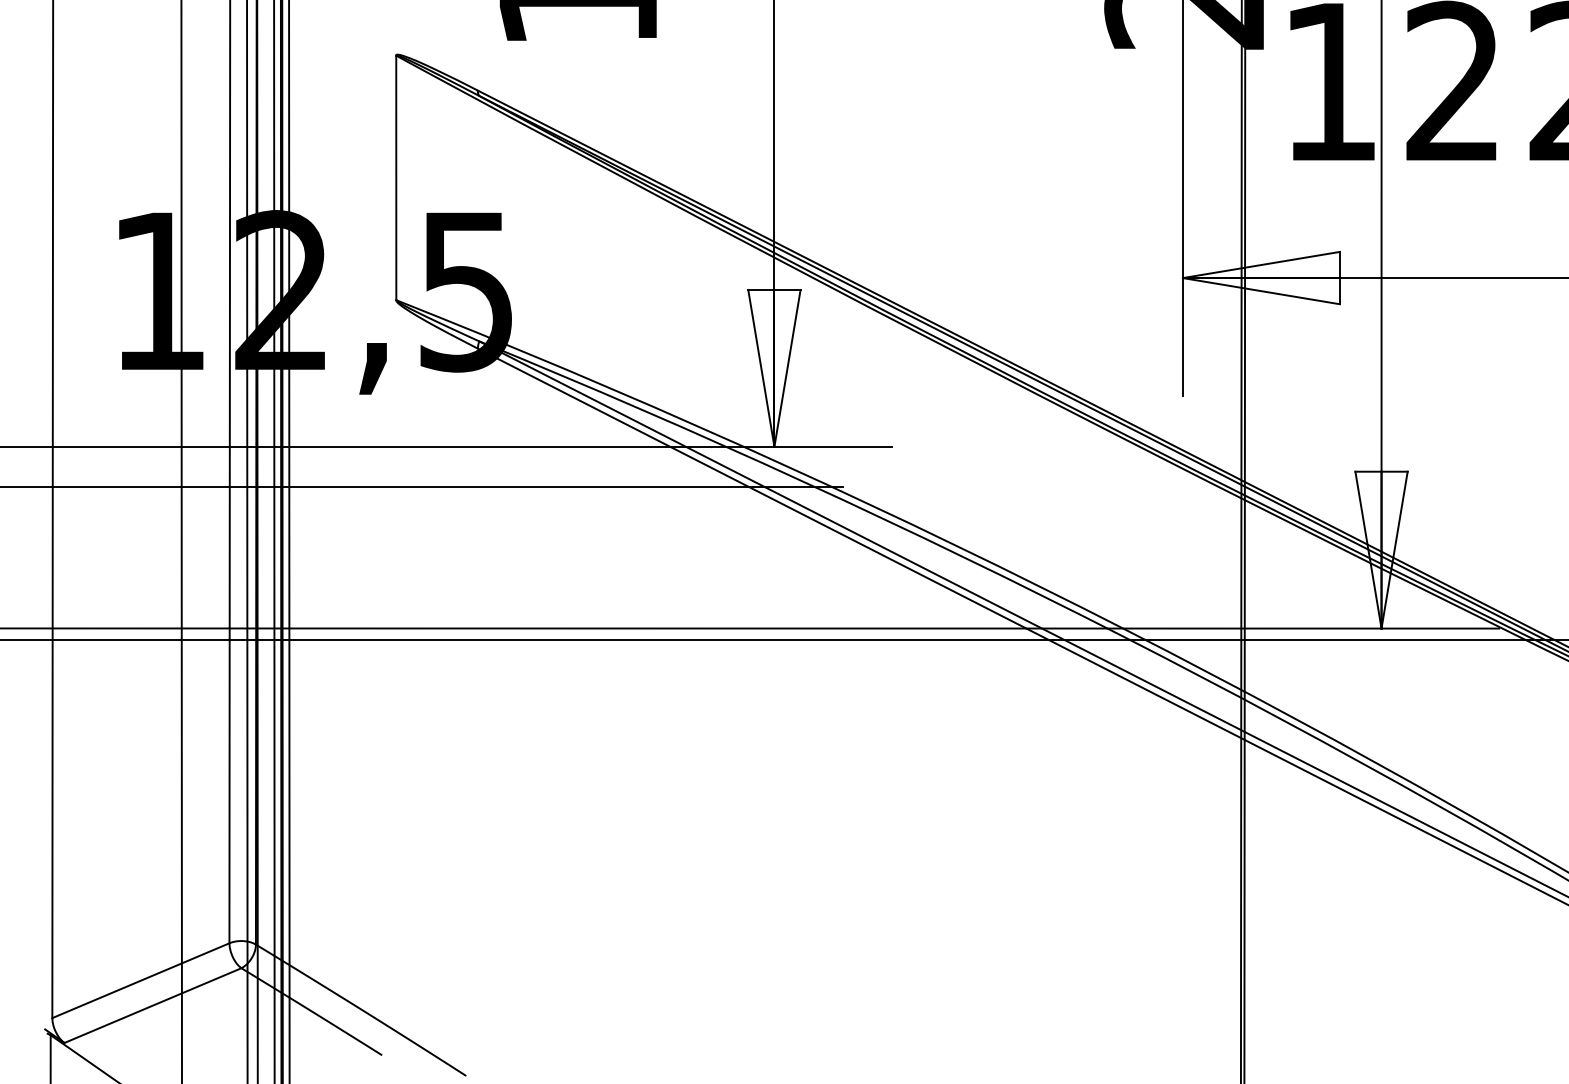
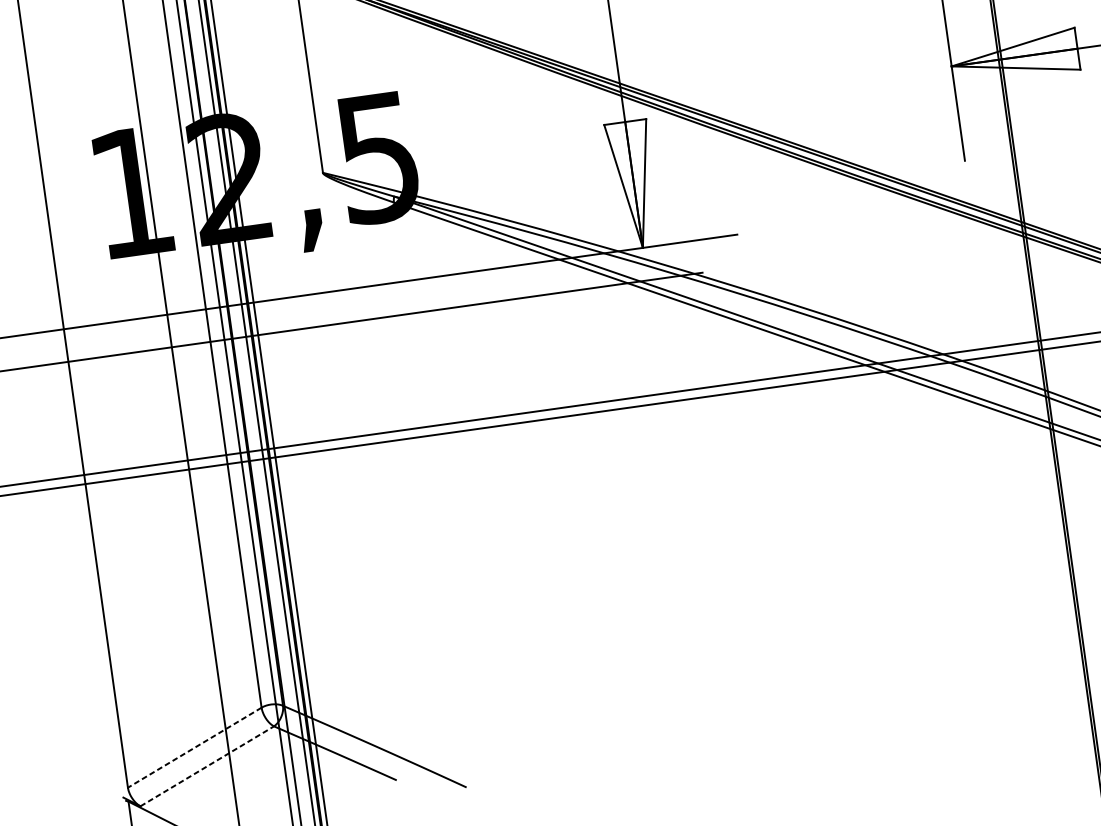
line: (140, 980) -> (194, 747), solid -> dashed
line: (153, 1005) -> (207, 766), solid -> dashed

